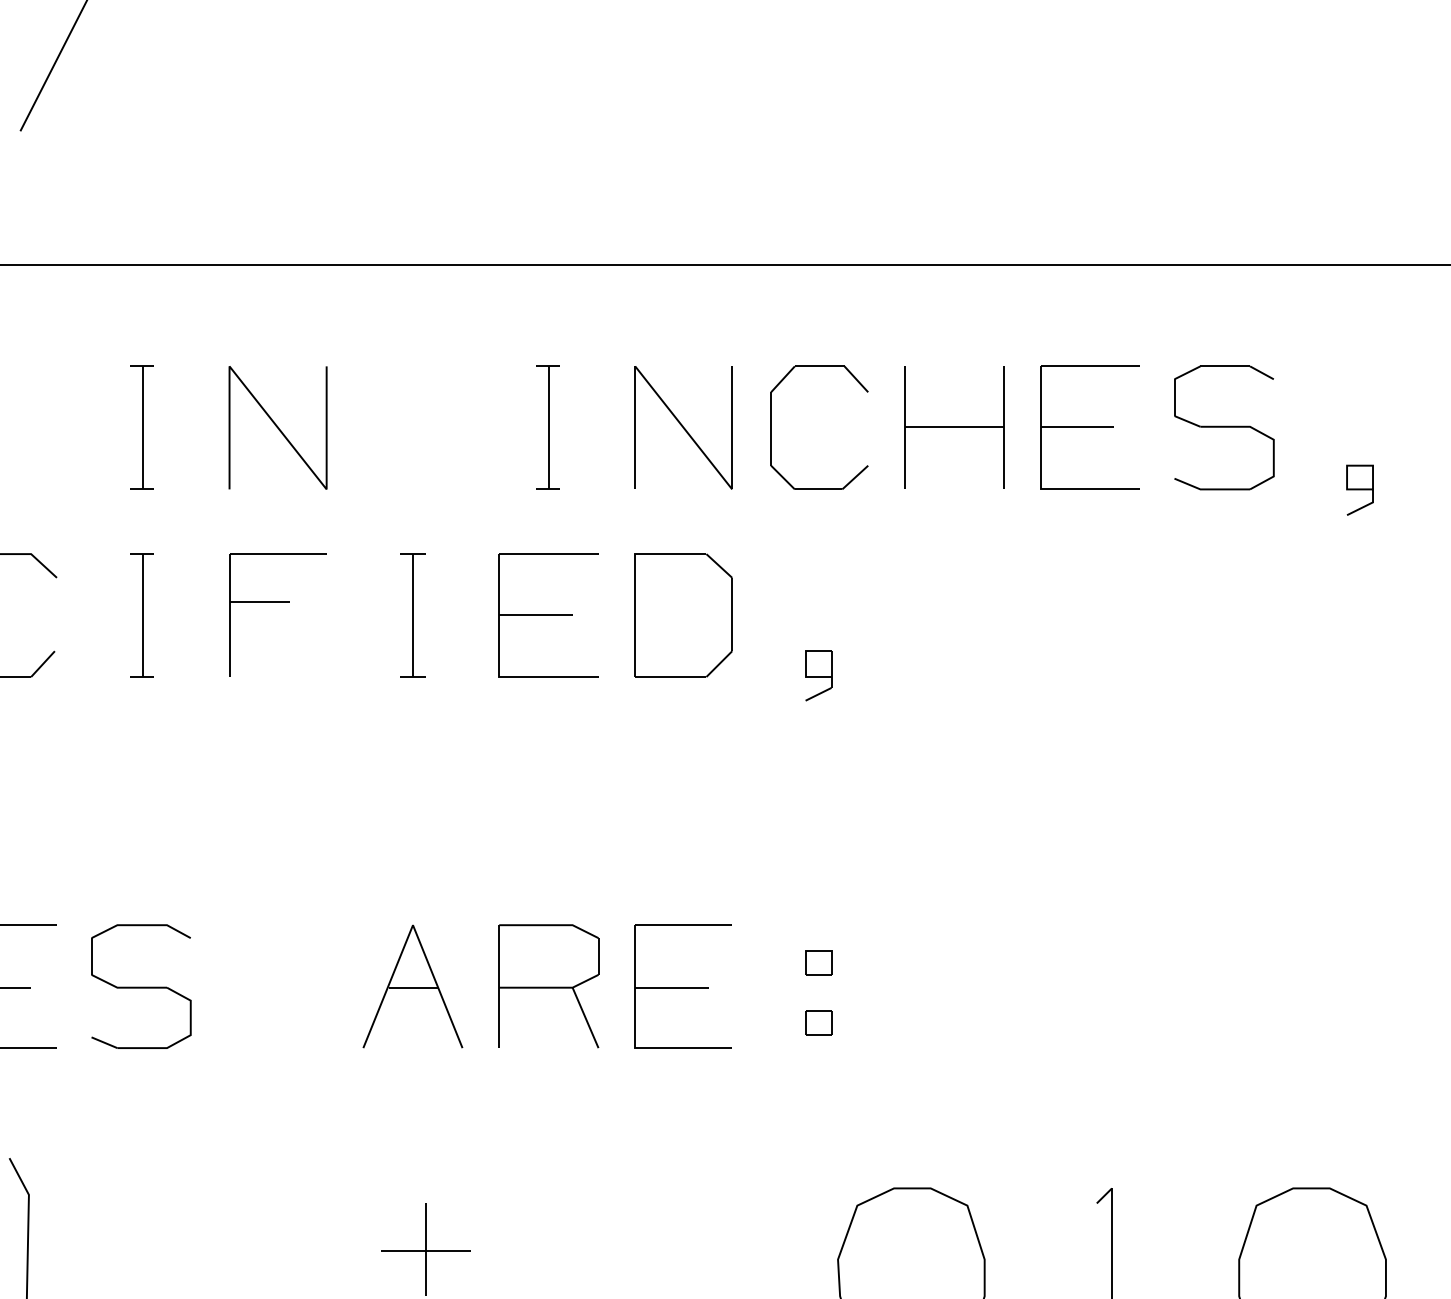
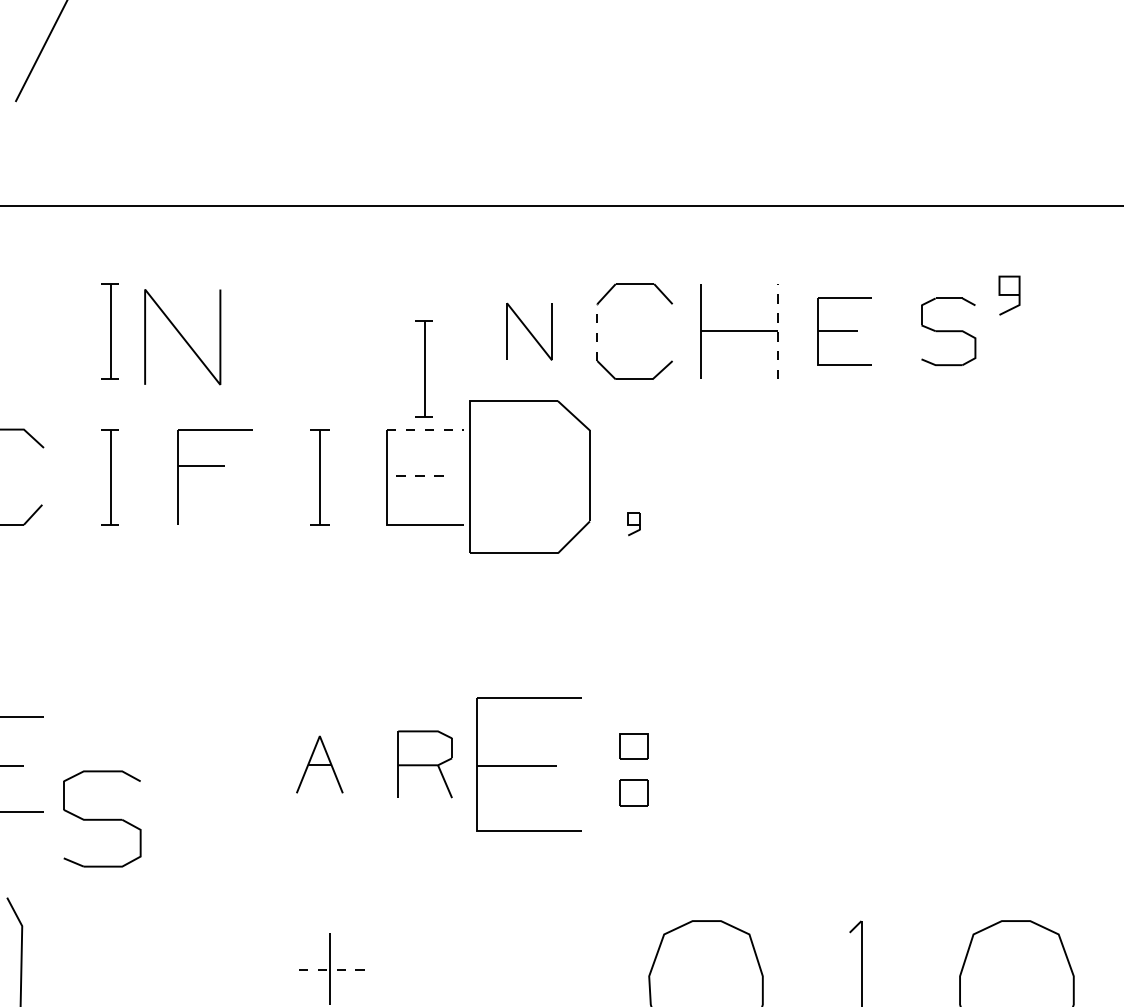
line: (277, 427) -> (182, 336), moved
part: (547, 427) -> (424, 368), moved
part: (683, 427) -> (529, 331), size x0.6
line: (1004, 427) -> (778, 331), solid -> dashed
part: (1089, 427) -> (844, 331), size x0.7
part: (1224, 427) -> (948, 331), size x0.7
line: (771, 428) -> (597, 332), solid -> dashed
curve: (1359, 489) -> (1009, 295), moved
line: (548, 554) -> (424, 429), solid -> dashed
line: (535, 614) -> (414, 476), solid -> dashed
part: (683, 615) -> (529, 477), size x1.6
part: (818, 675) -> (634, 523), size x0.6
part: (818, 962) -> (634, 746), size x1.4
part: (141, 986) -> (102, 818), moved
part: (412, 986) -> (319, 764), size x0.6
part: (548, 986) -> (424, 764), size x0.7
part: (682, 986) -> (528, 764), size x1.4
part: (818, 1022) -> (634, 792), size x1.4
line: (425, 1250) -> (329, 969), solid -> dashed

